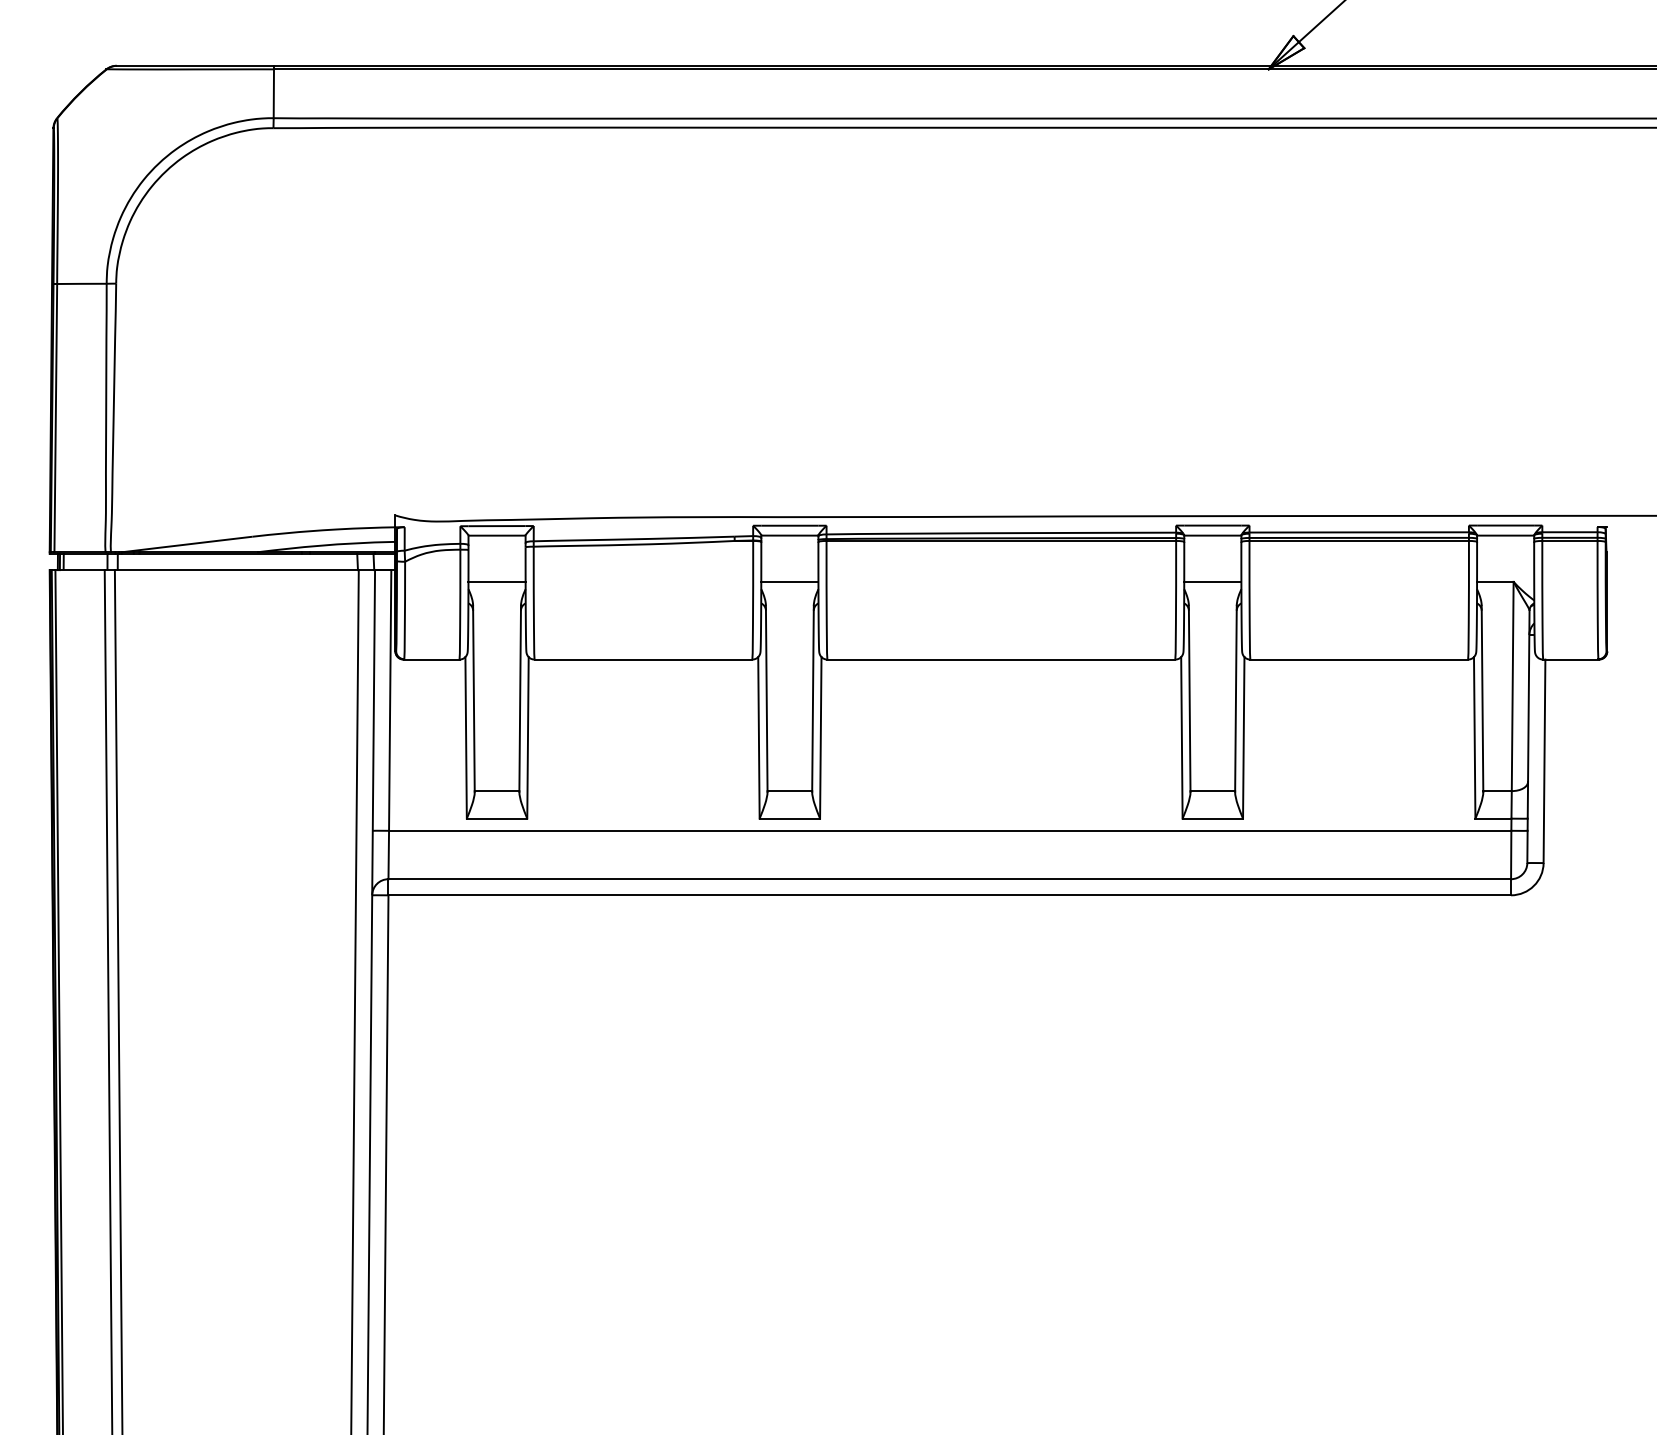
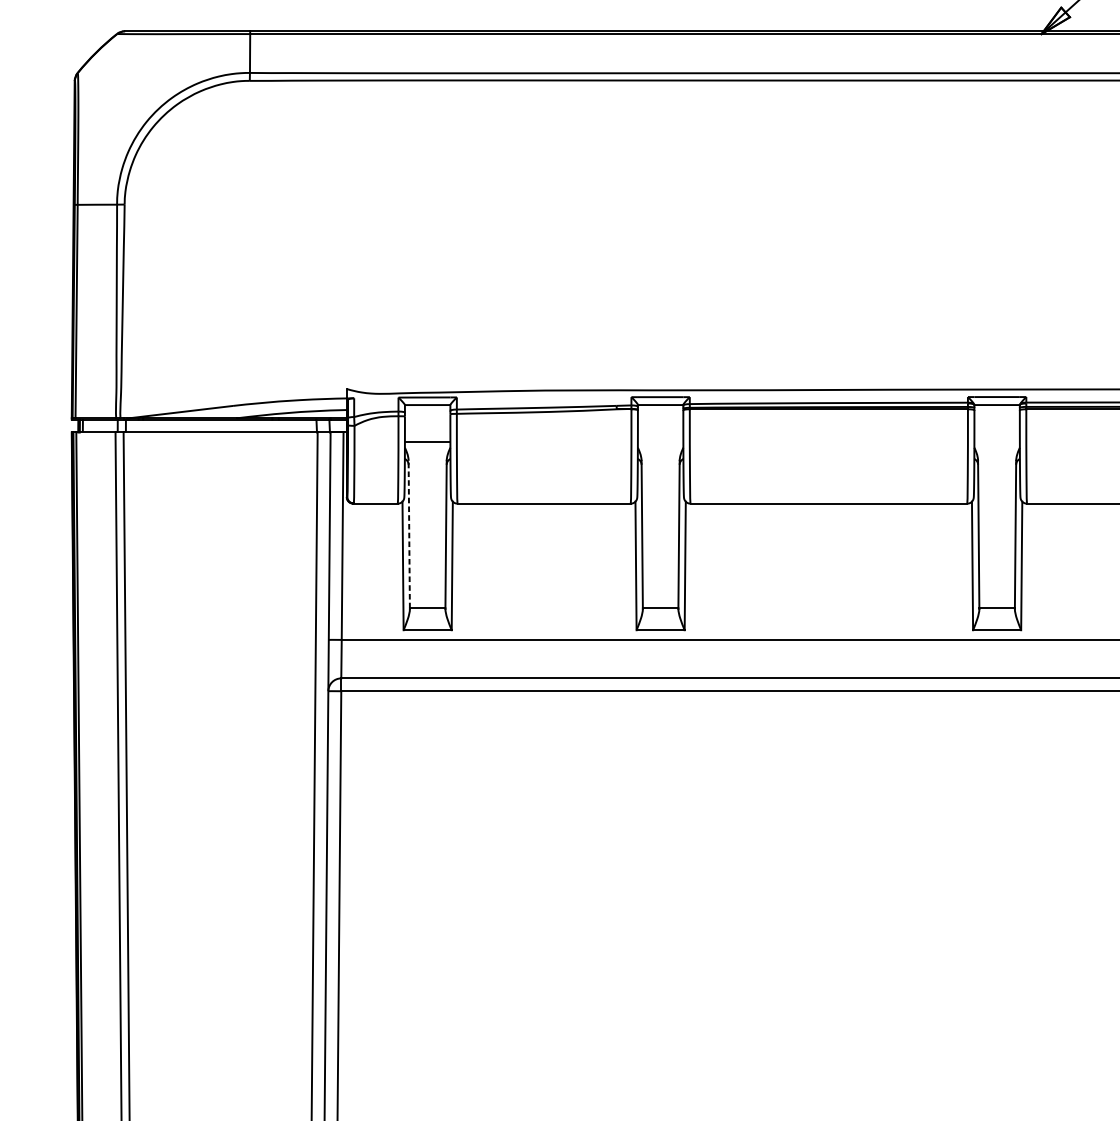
line: (789, 581) -> (660, 441), removed
line: (1212, 581) -> (996, 441), removed
line: (473, 698) -> (408, 534), solid -> dashed

